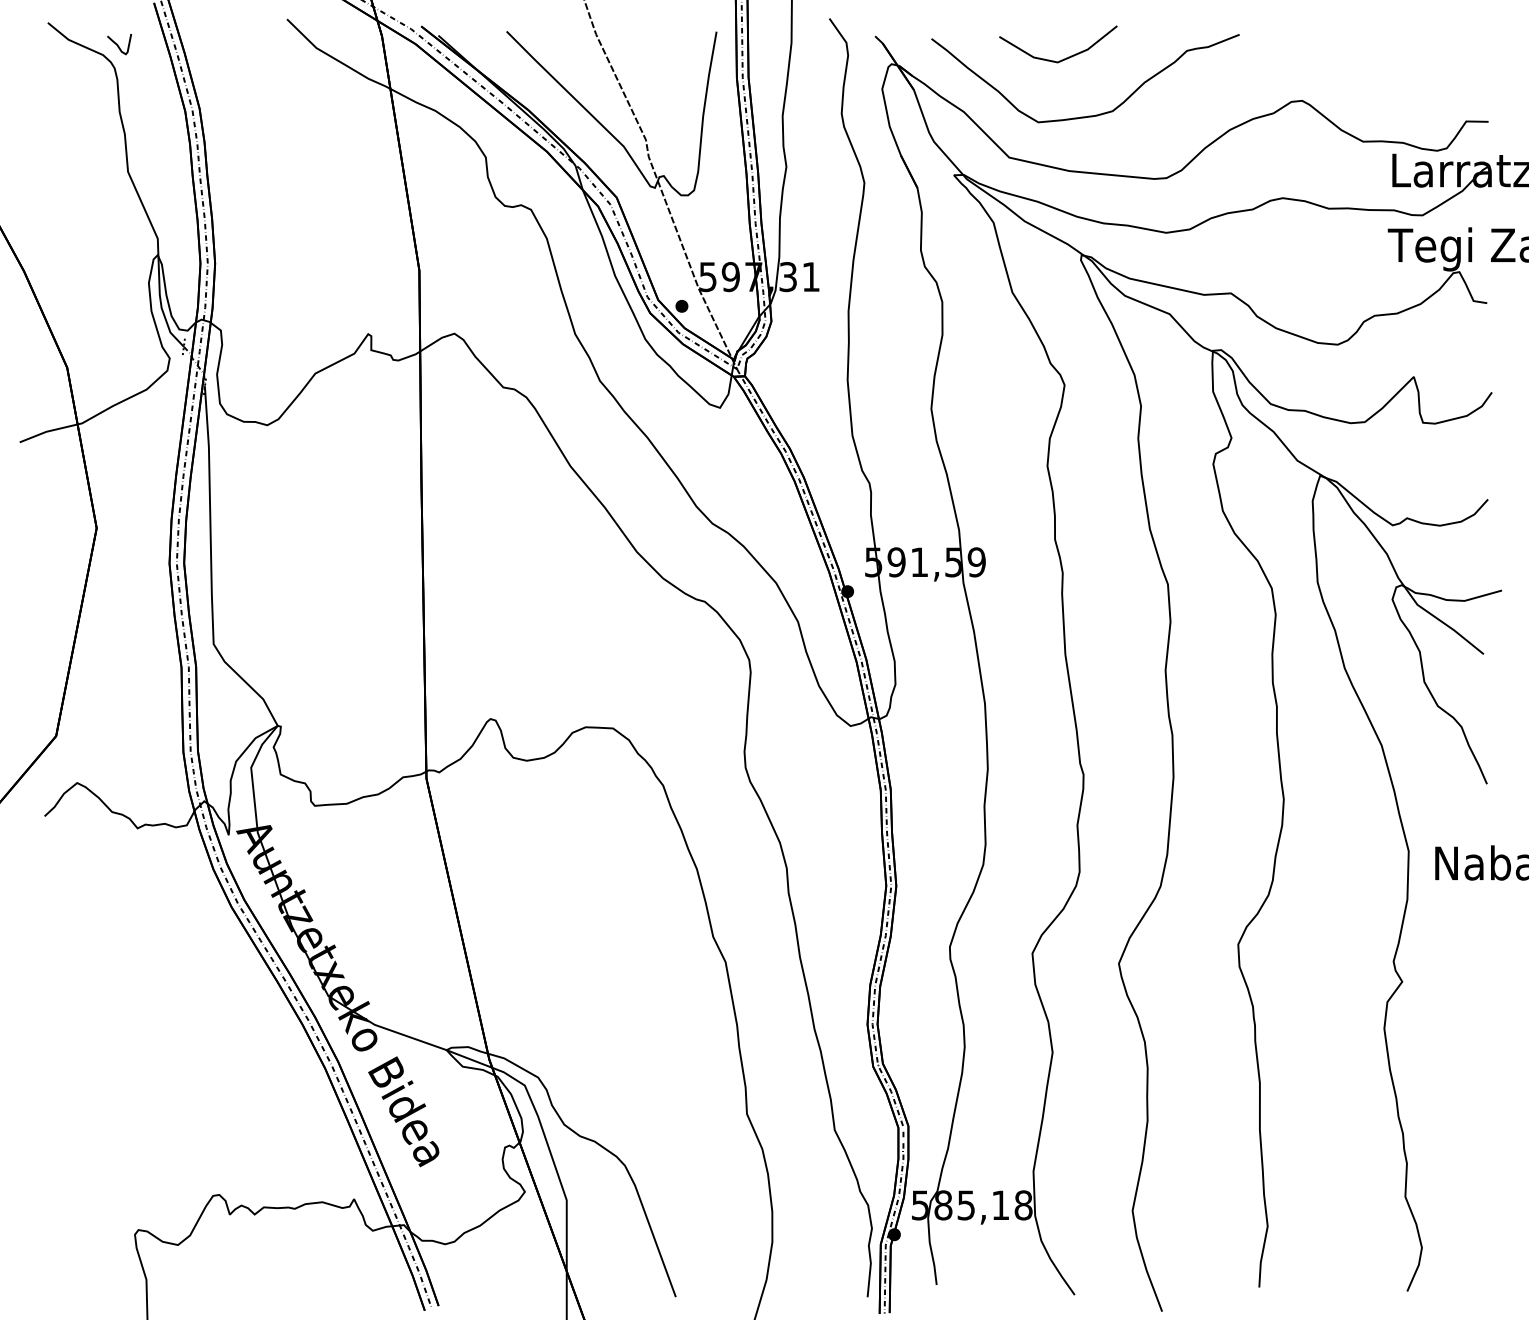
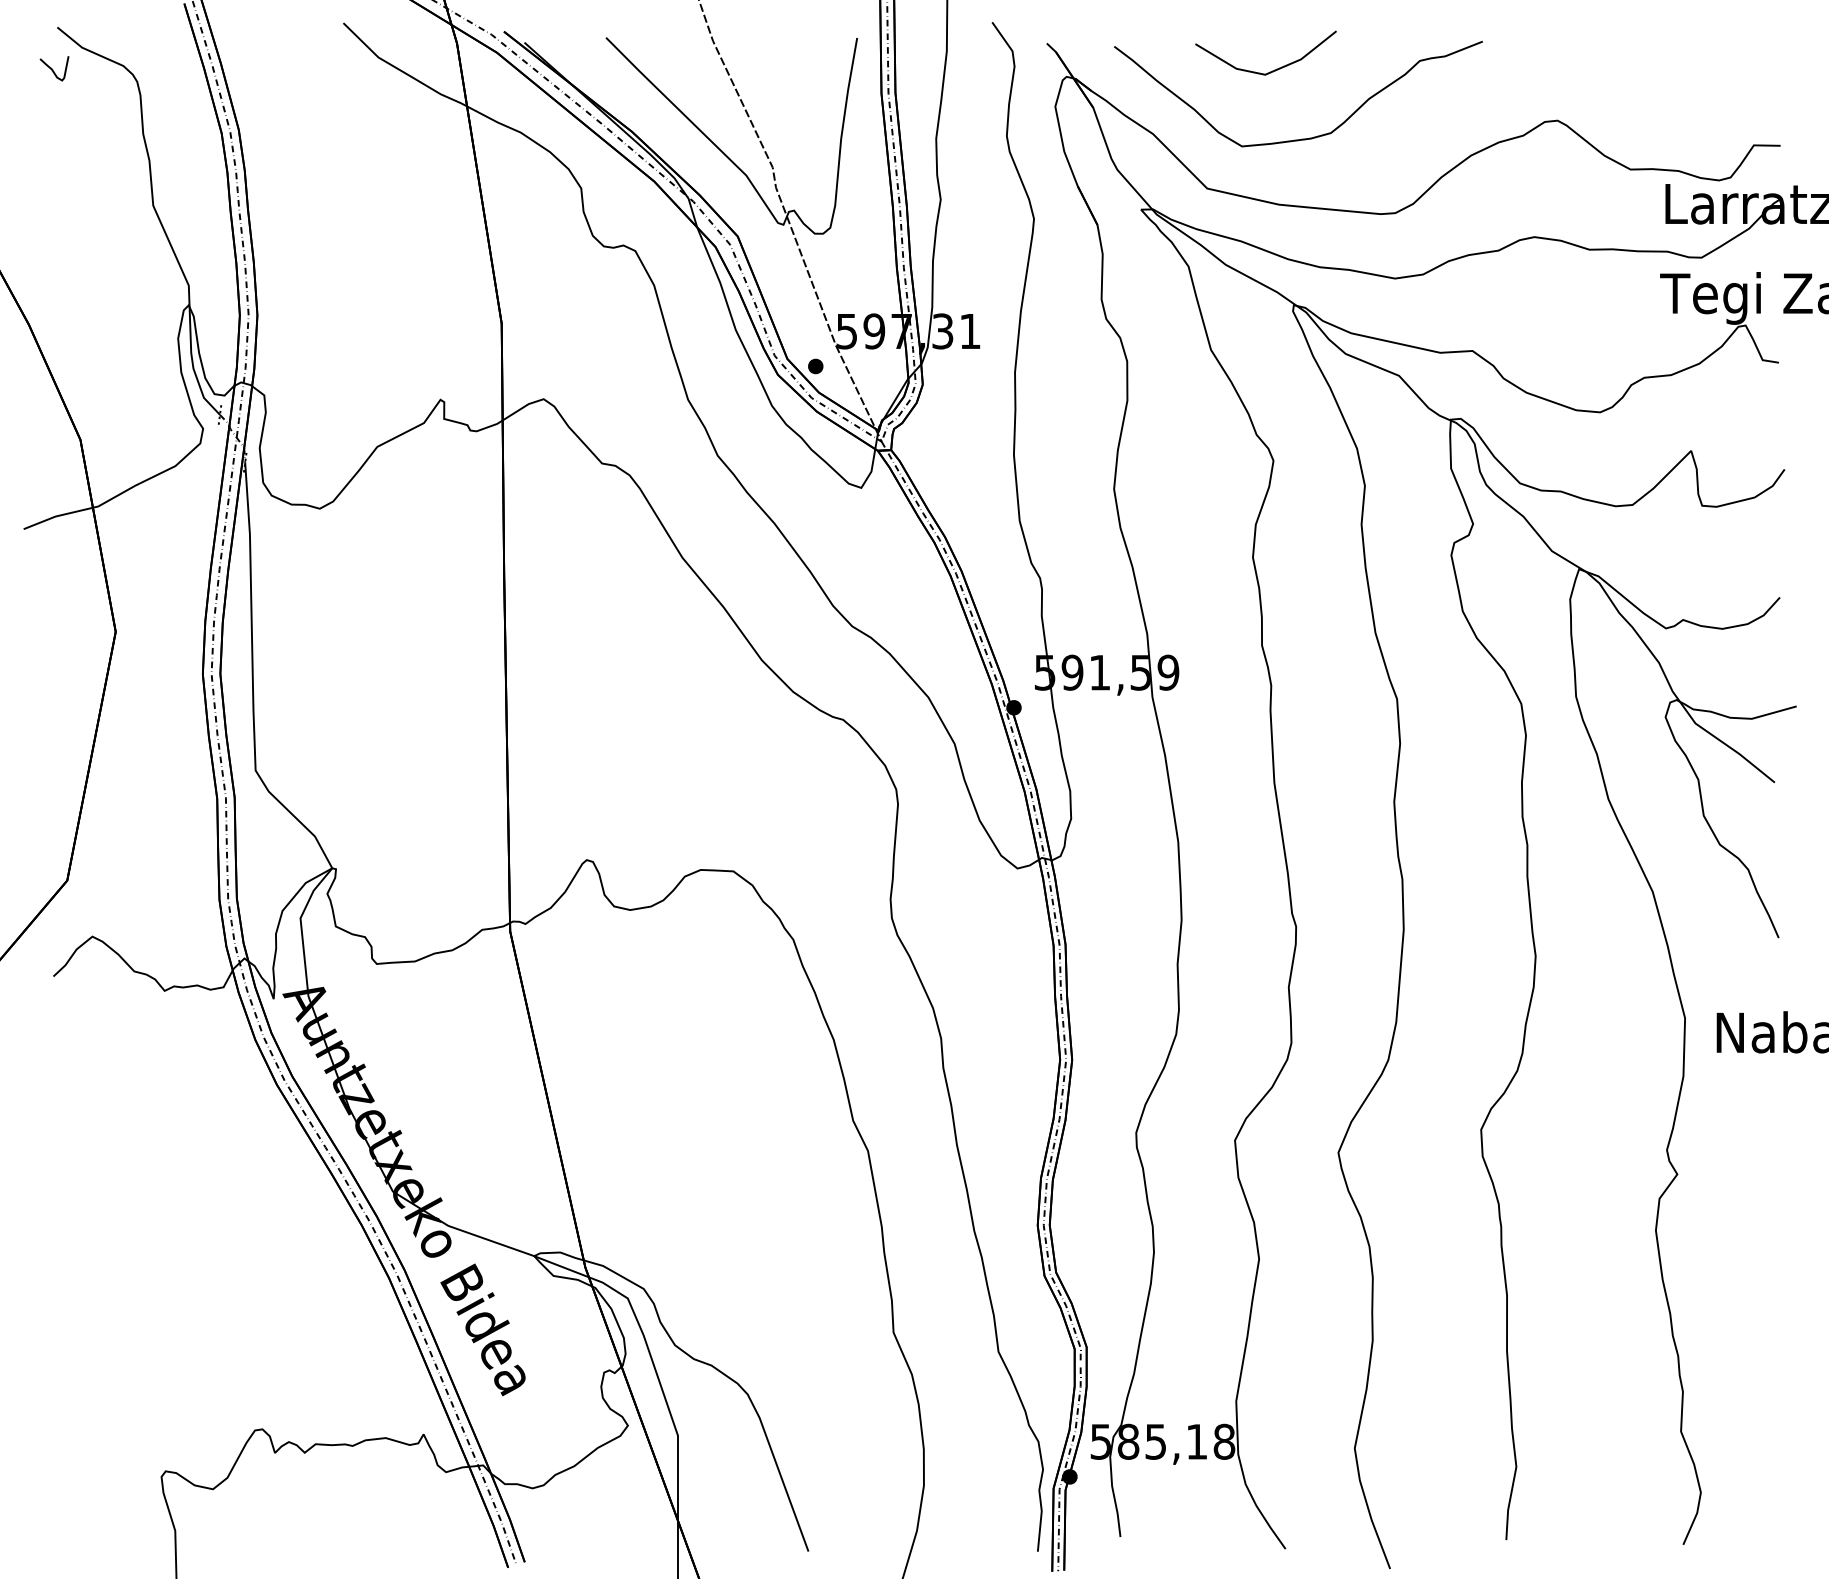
curve: (118, 44) -> (53, 68), moved

